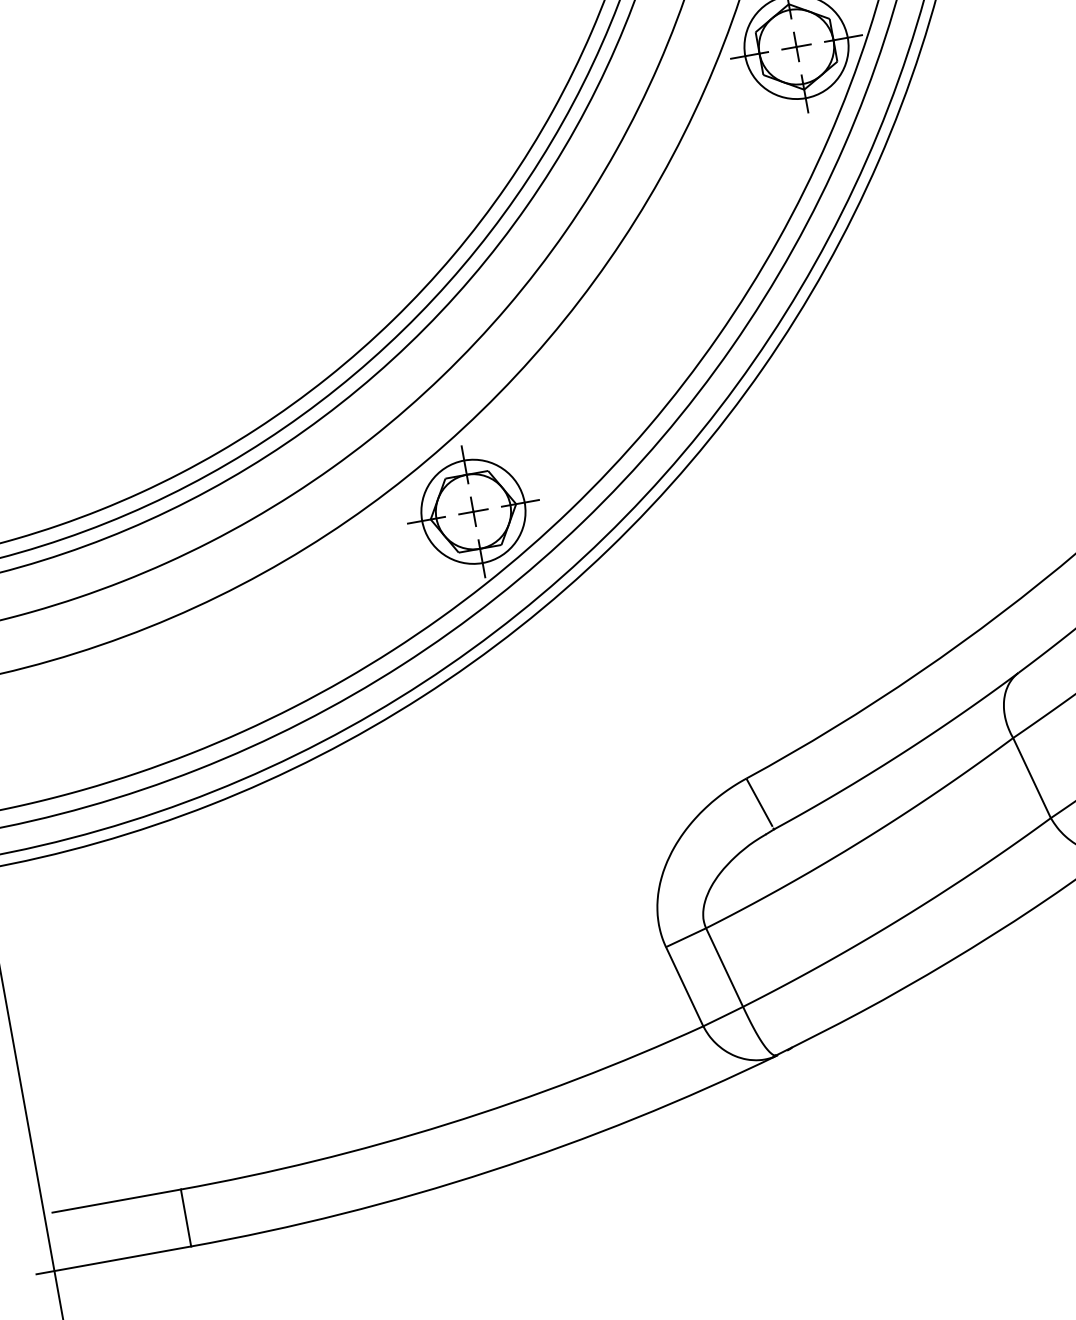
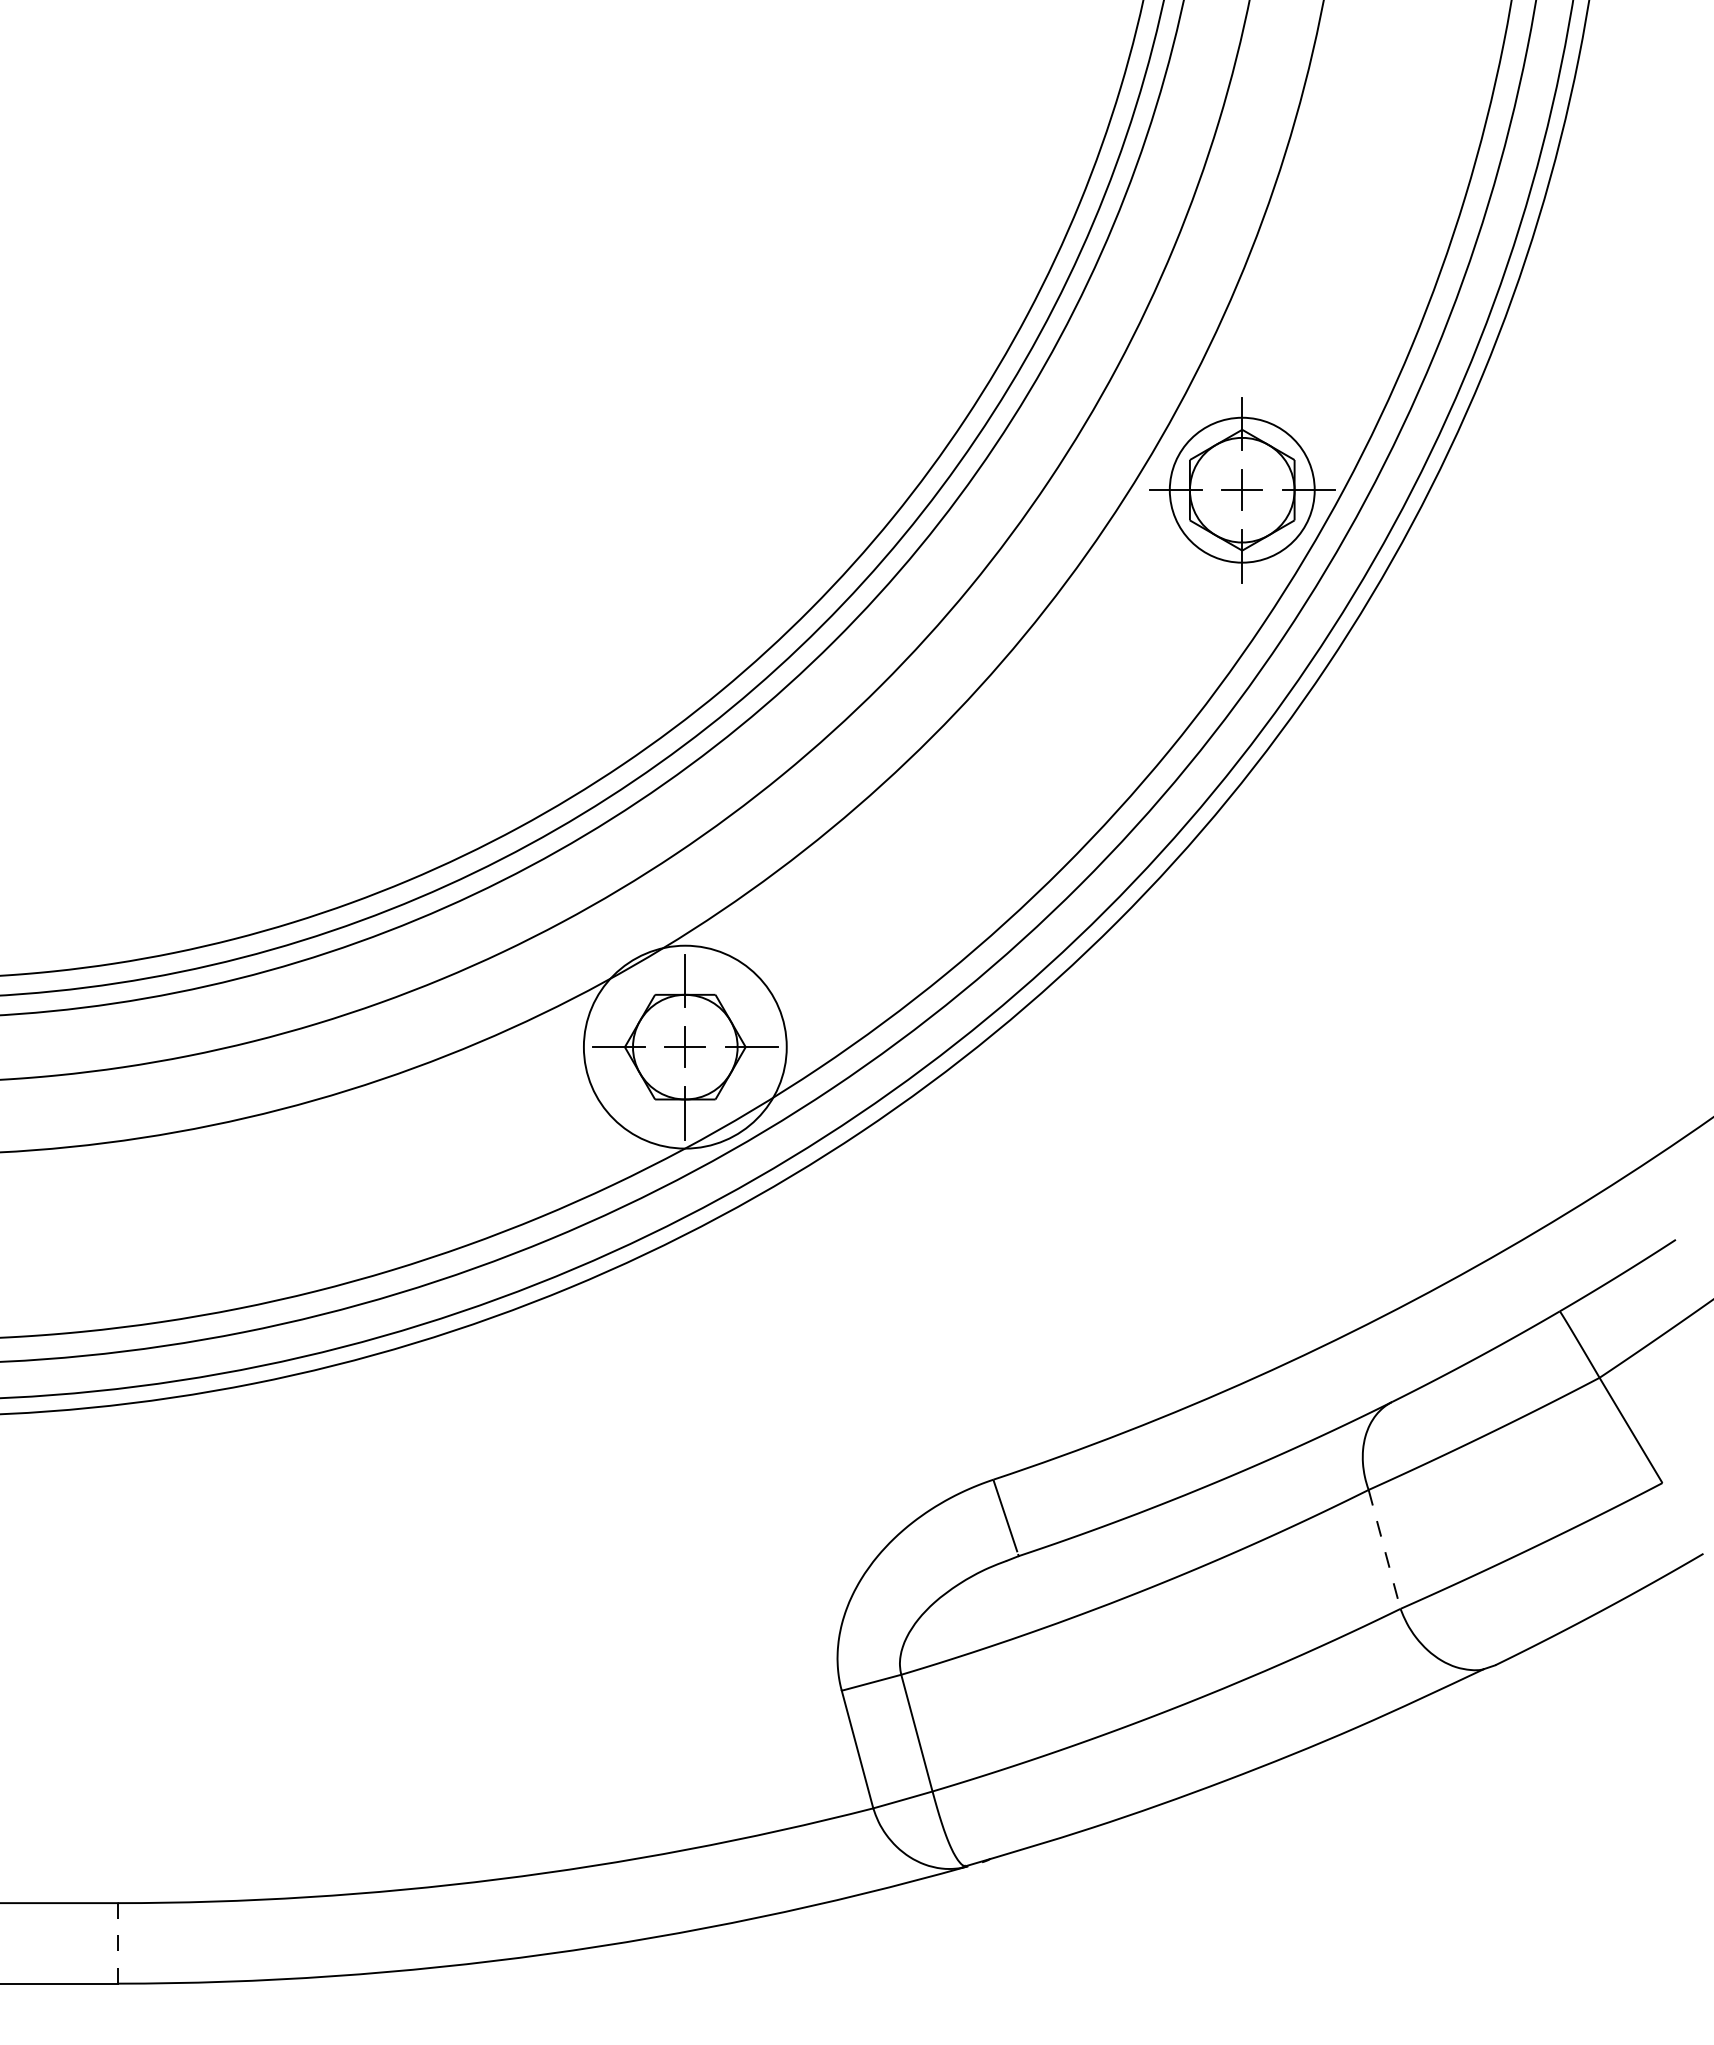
circle: (472, 511) -> (684, 1046), size x1.4
line: (1031, 778) -> (1384, 1549), solid -> dashed
line: (185, 1218) -> (117, 1943), solid -> dashed

